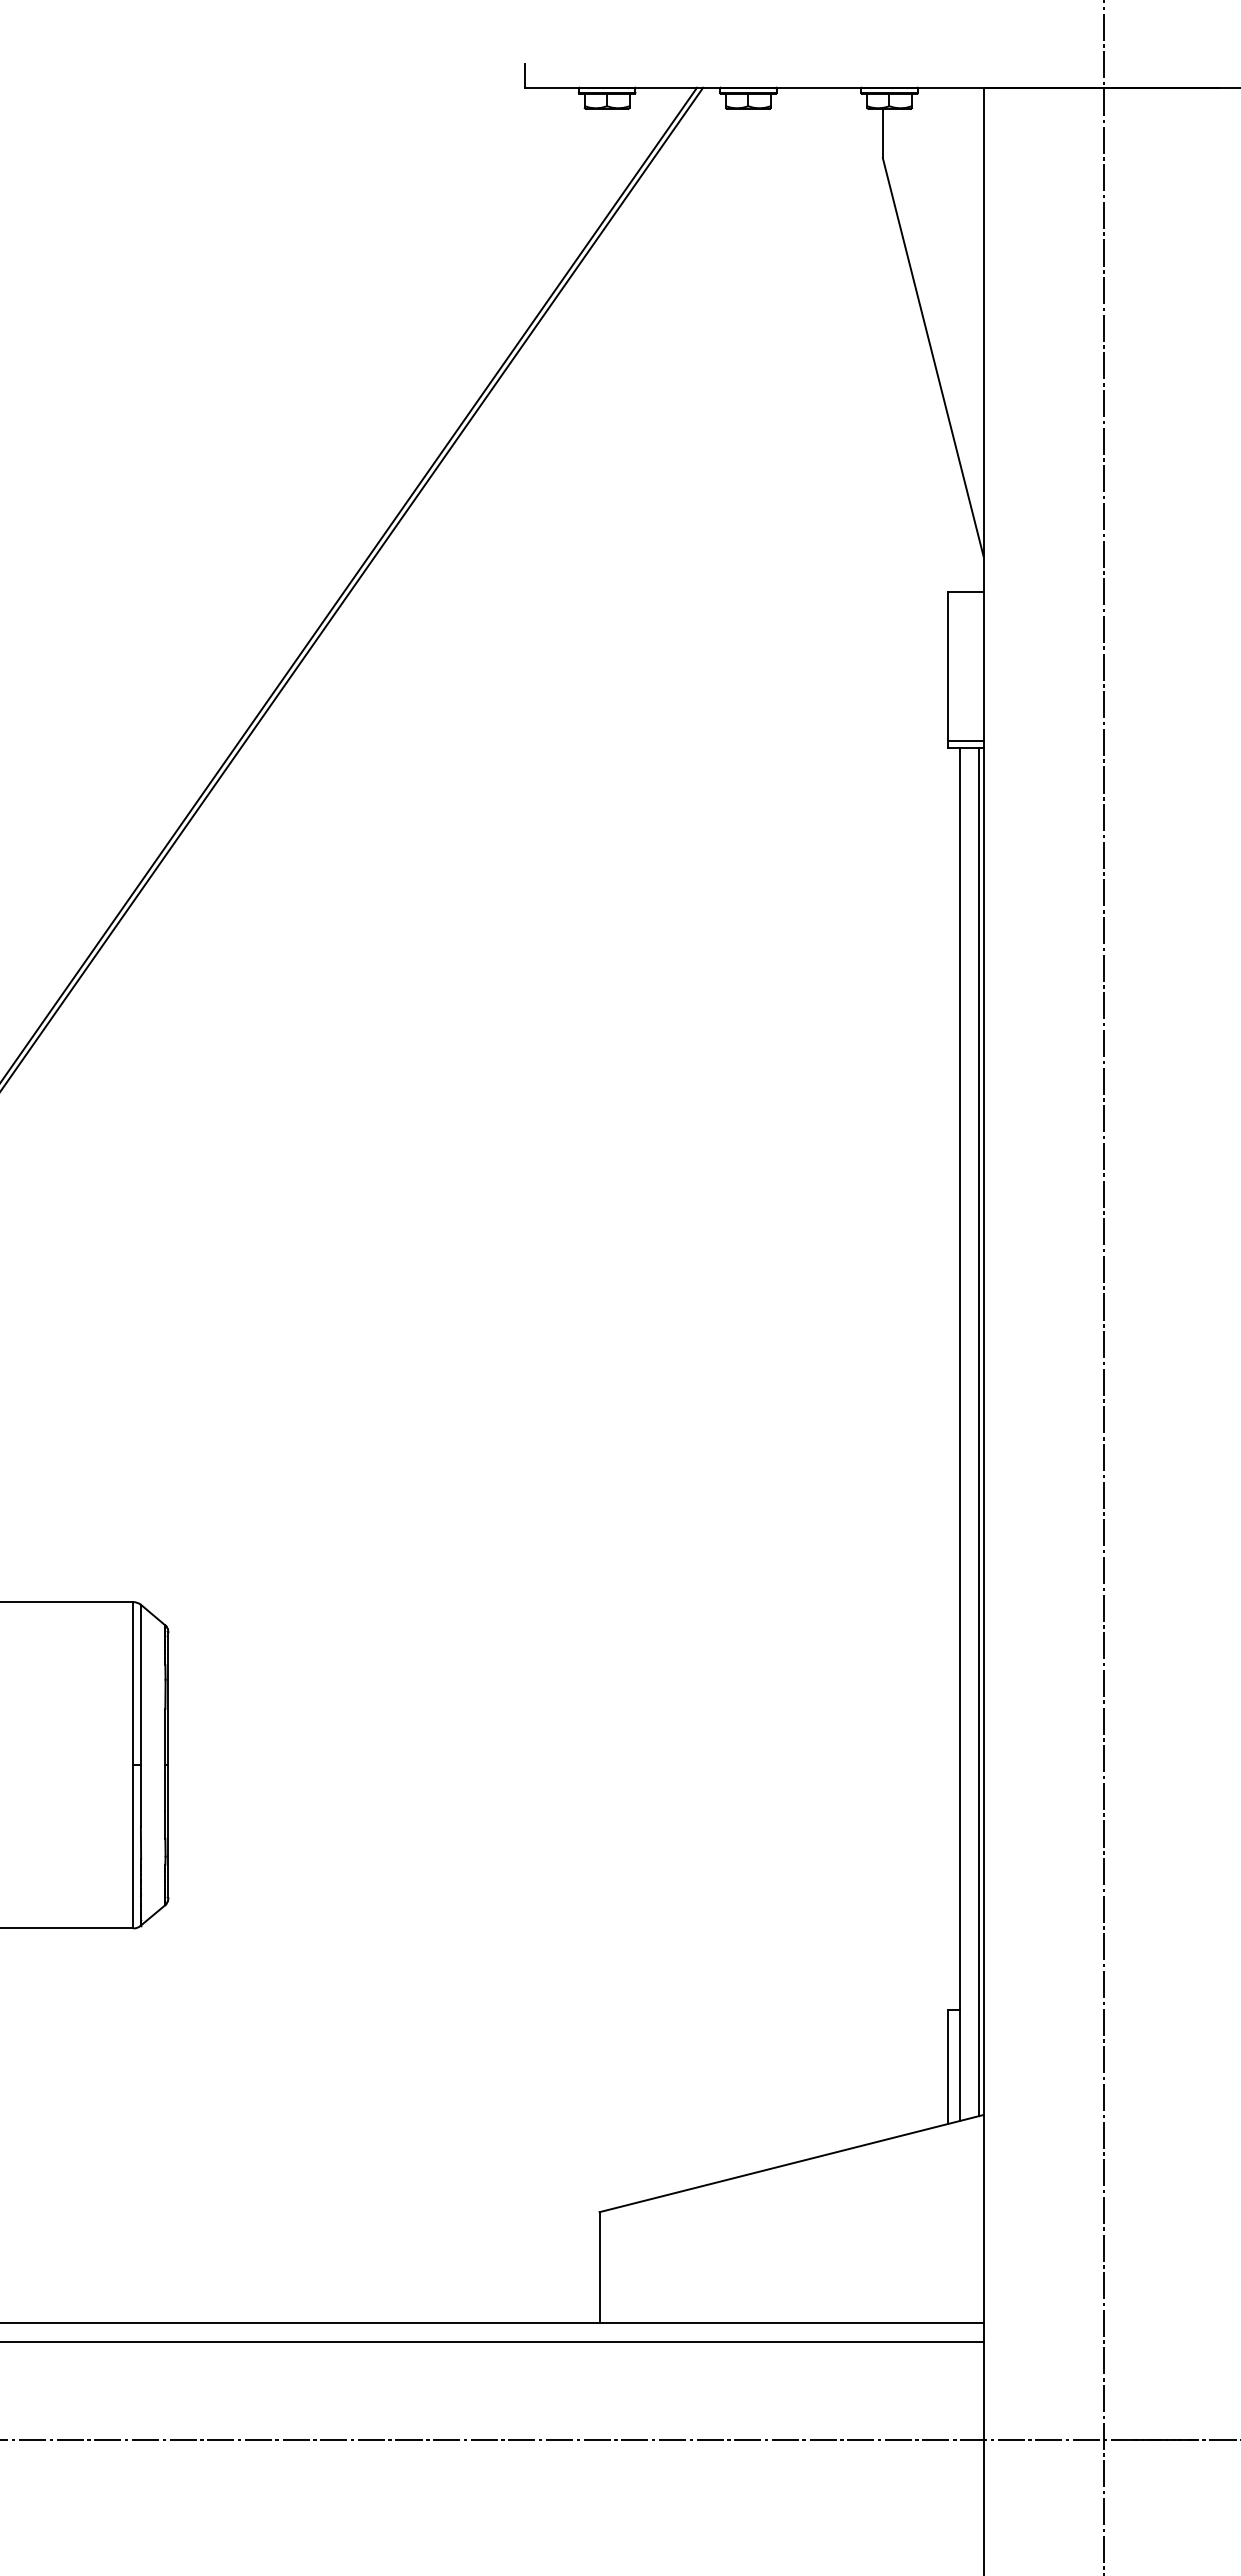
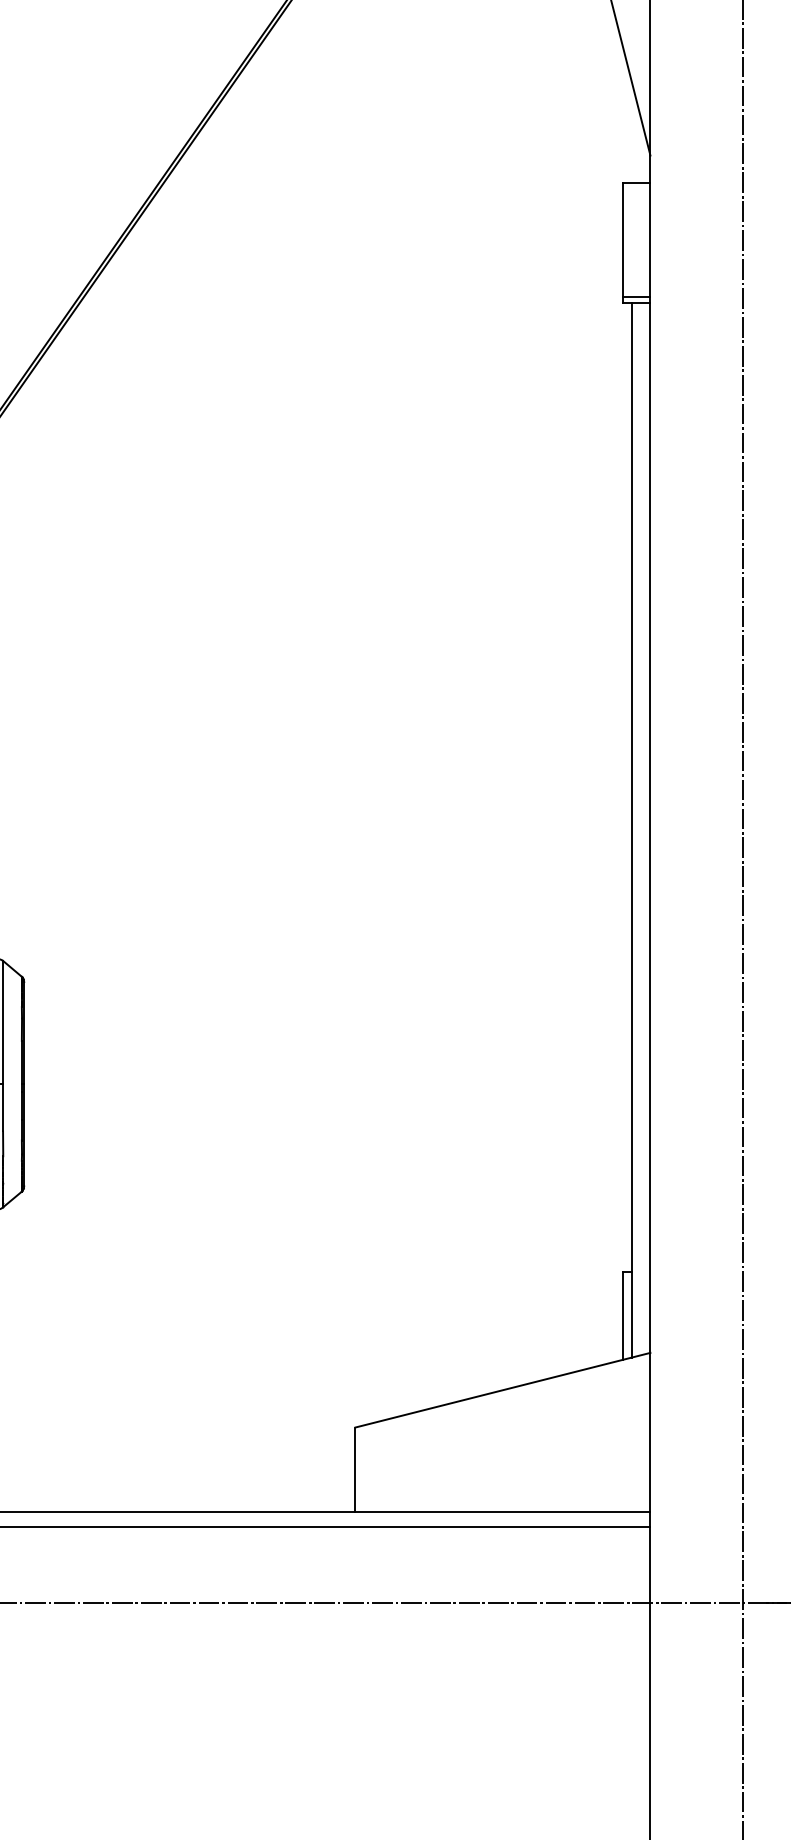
line: (978, 1432) -> (646, 828), removed

